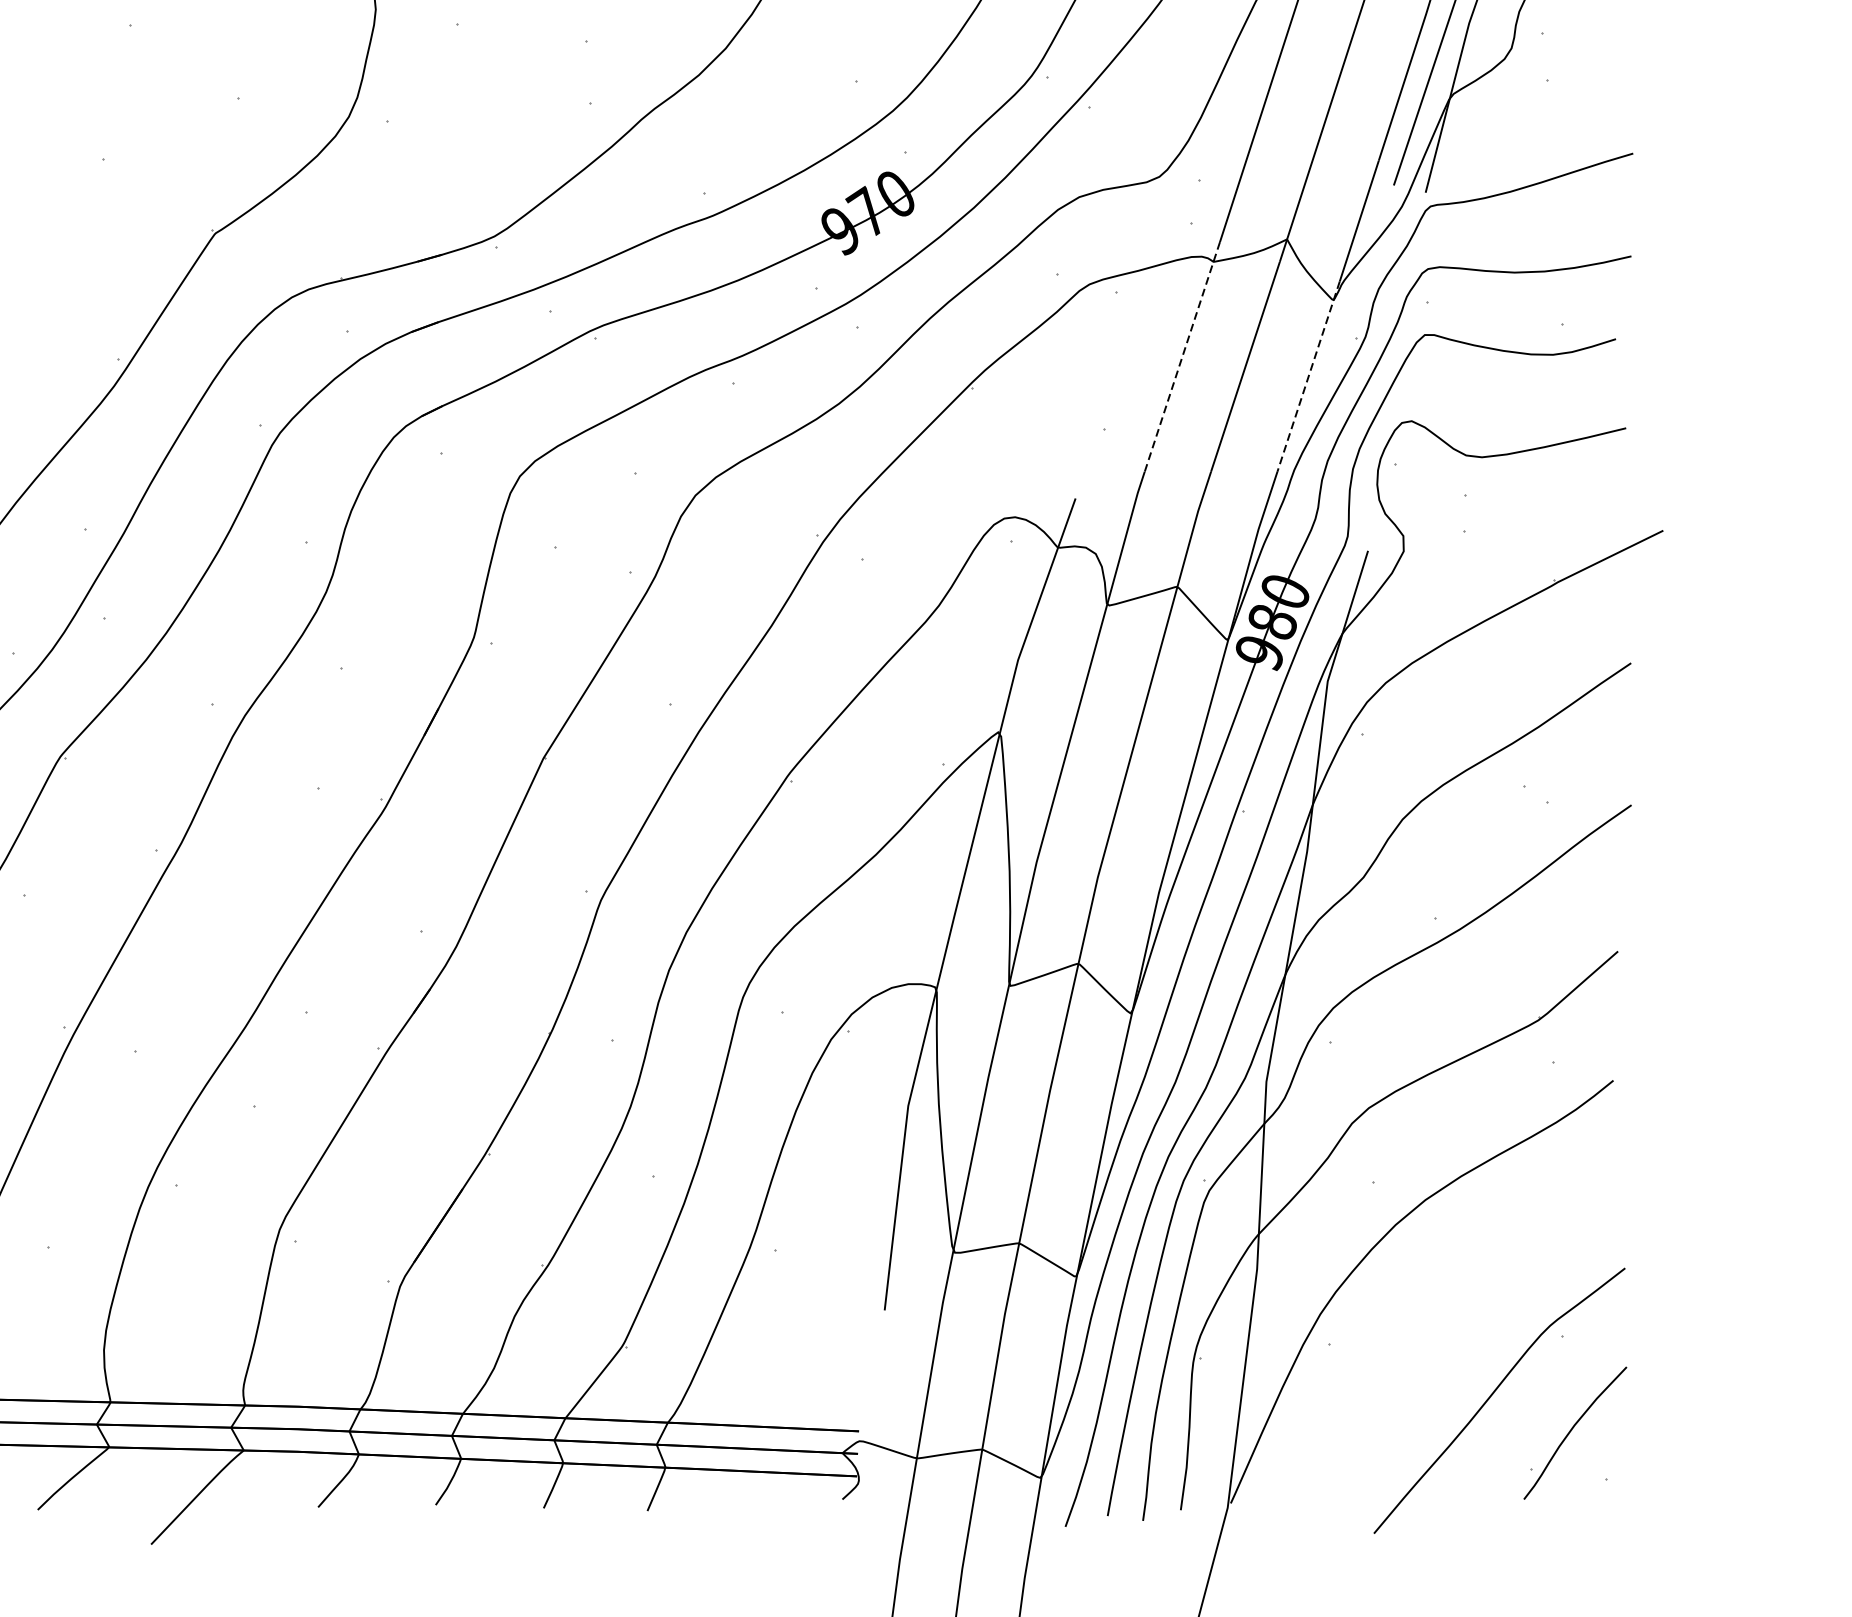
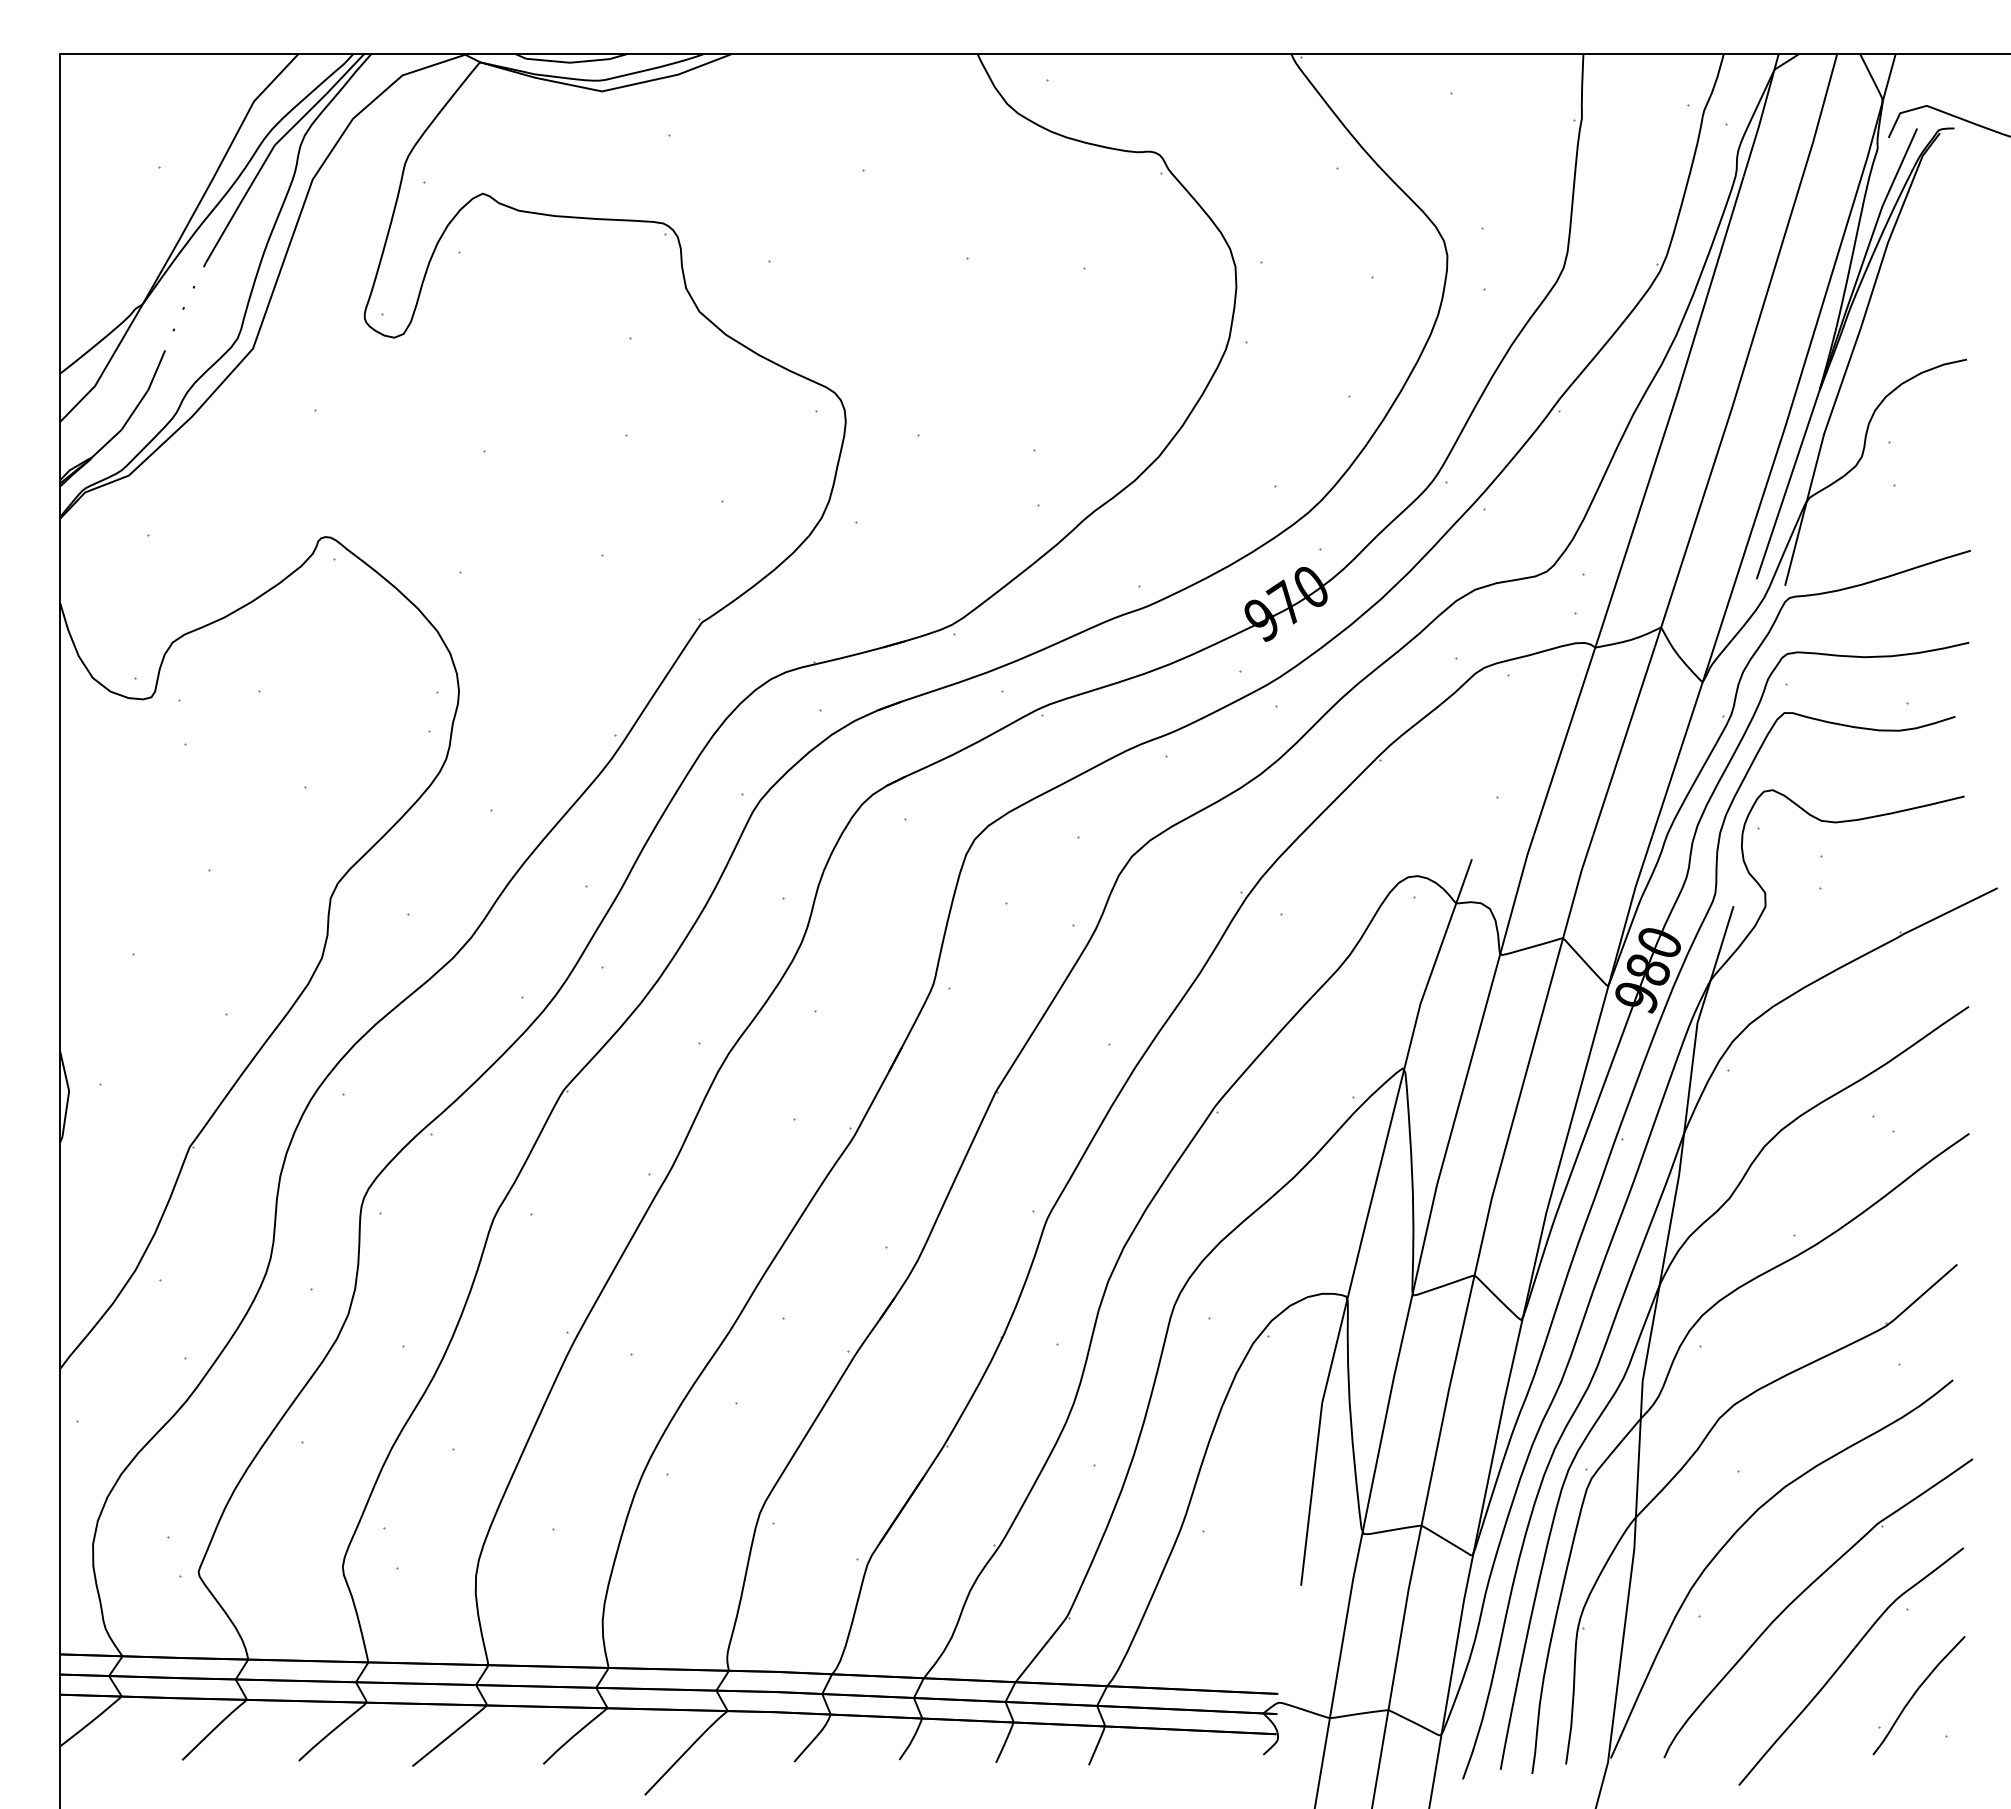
line: (1182, 357) -> (1567, 733), dashed -> solid
line: (1308, 376) -> (1680, 750), dashed -> solid
part: (1447, 1317) -> (1804, 1592), added

